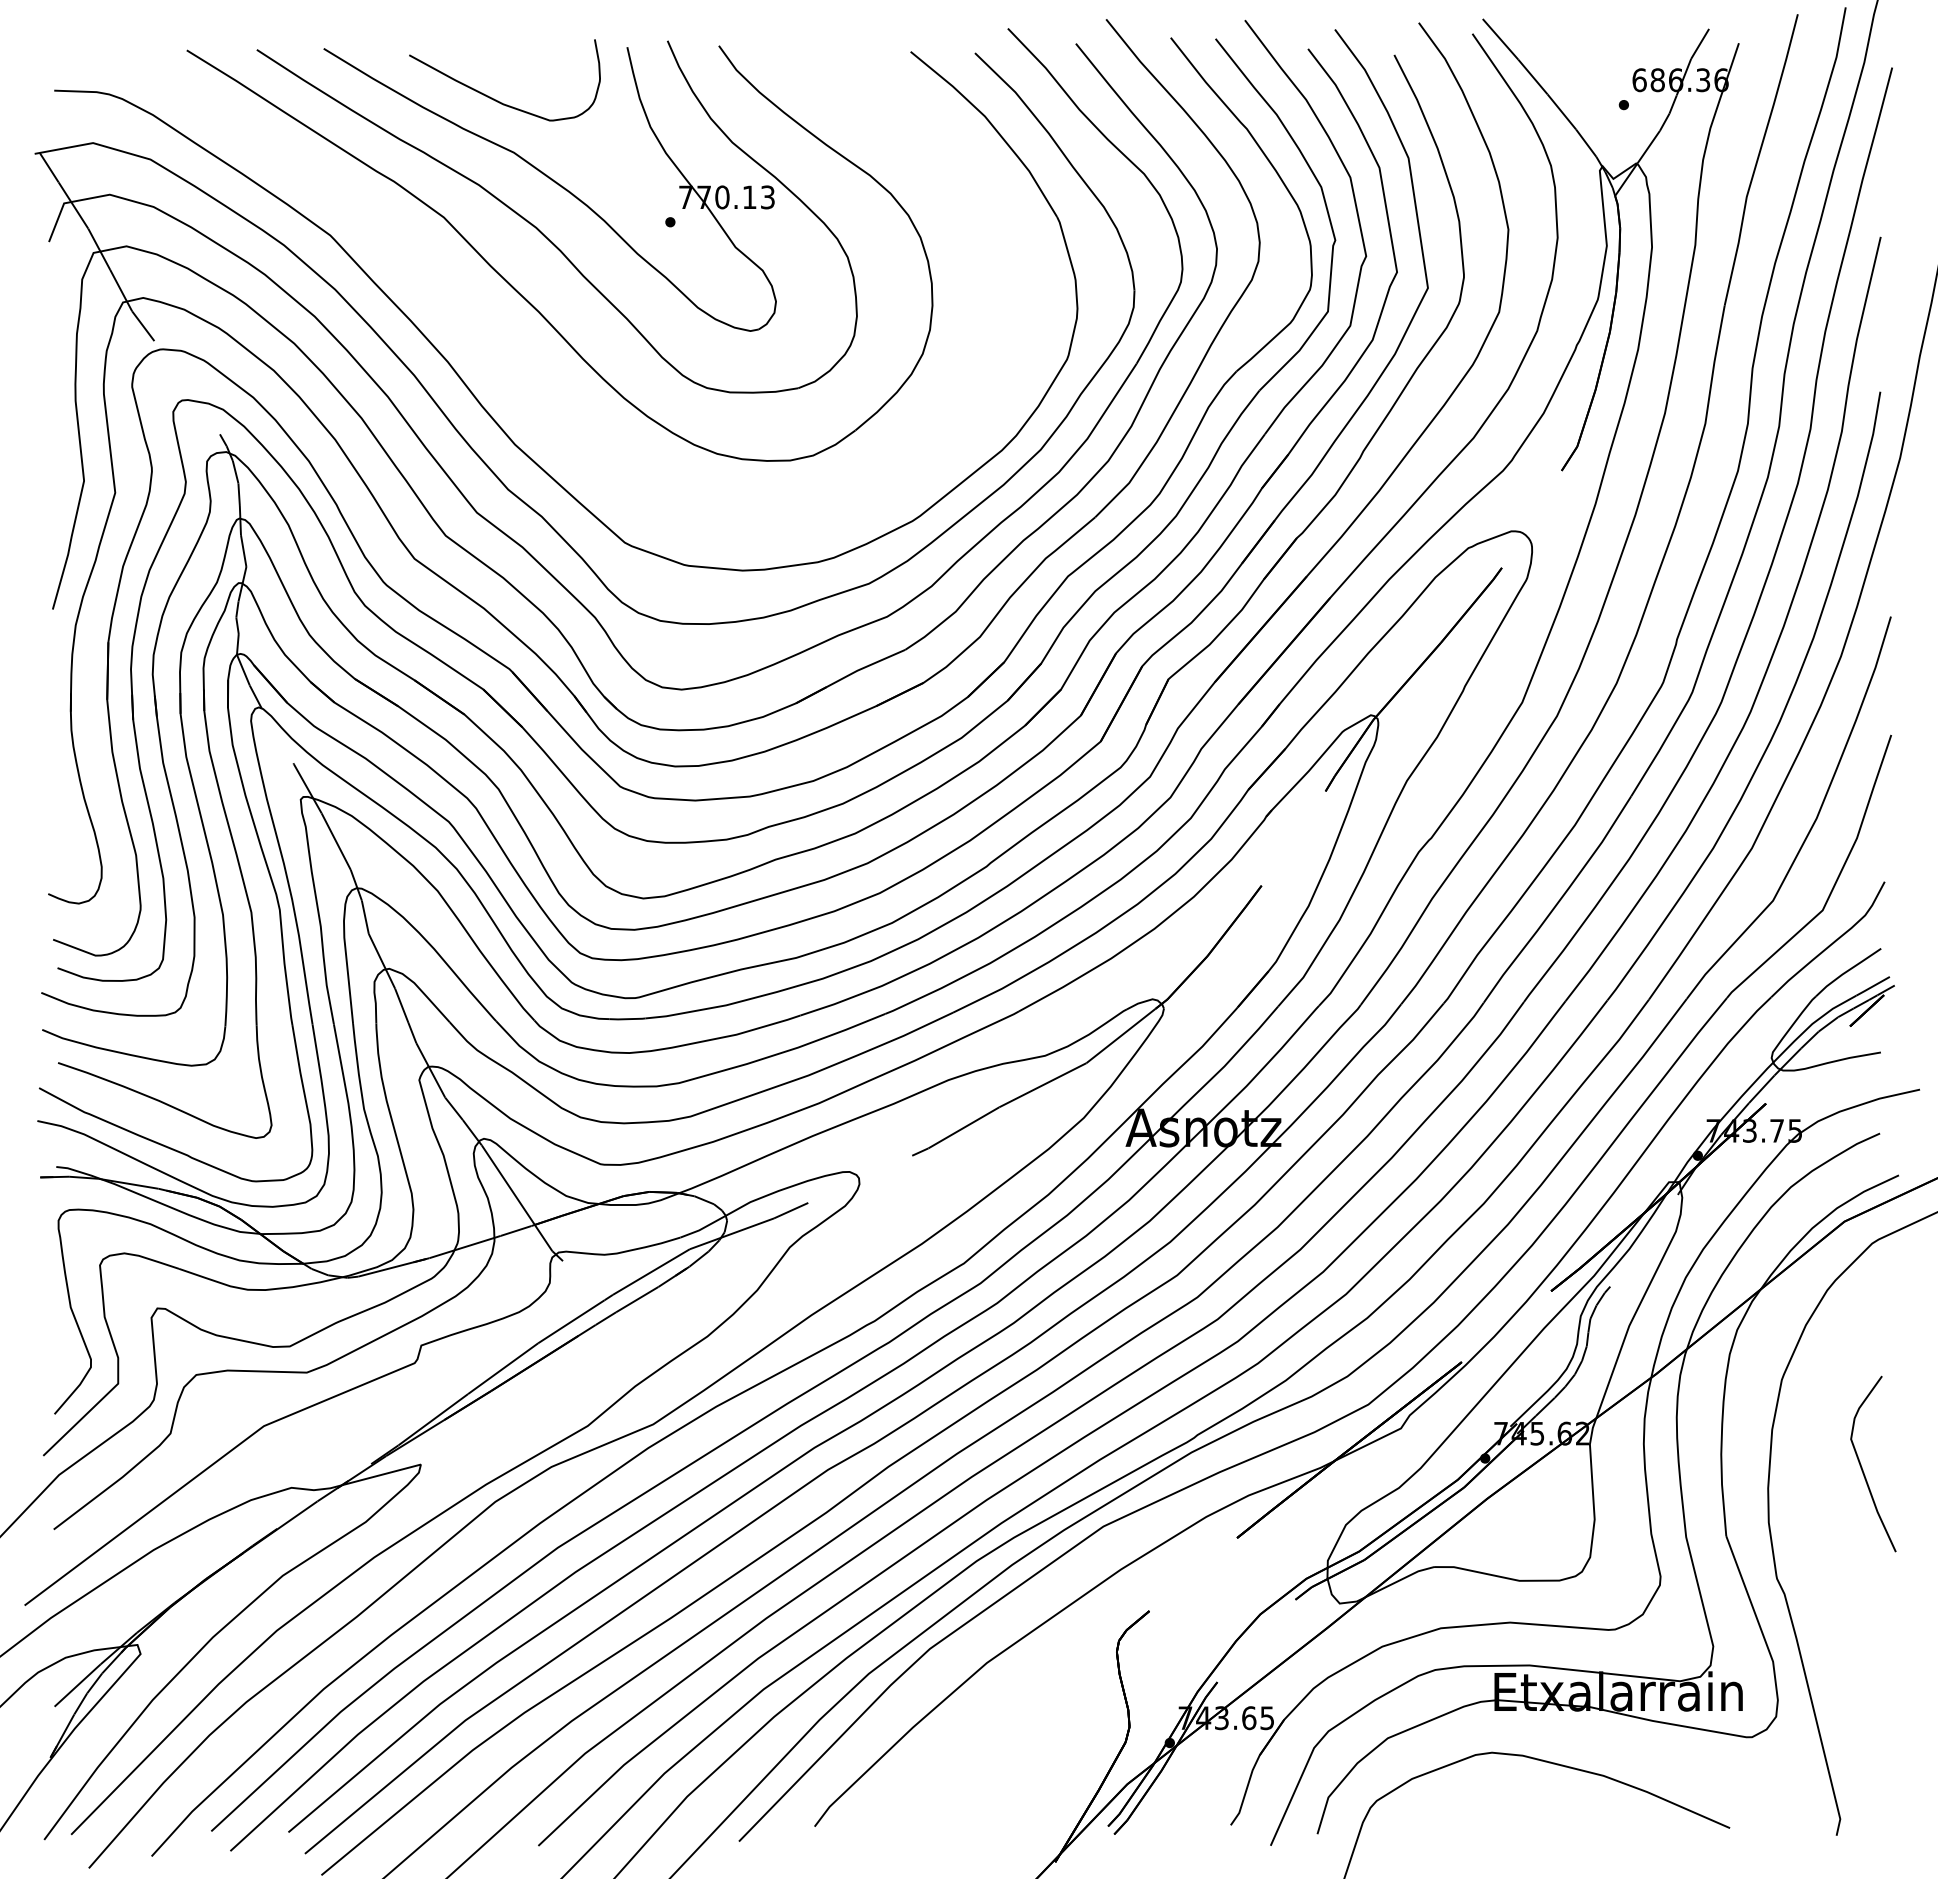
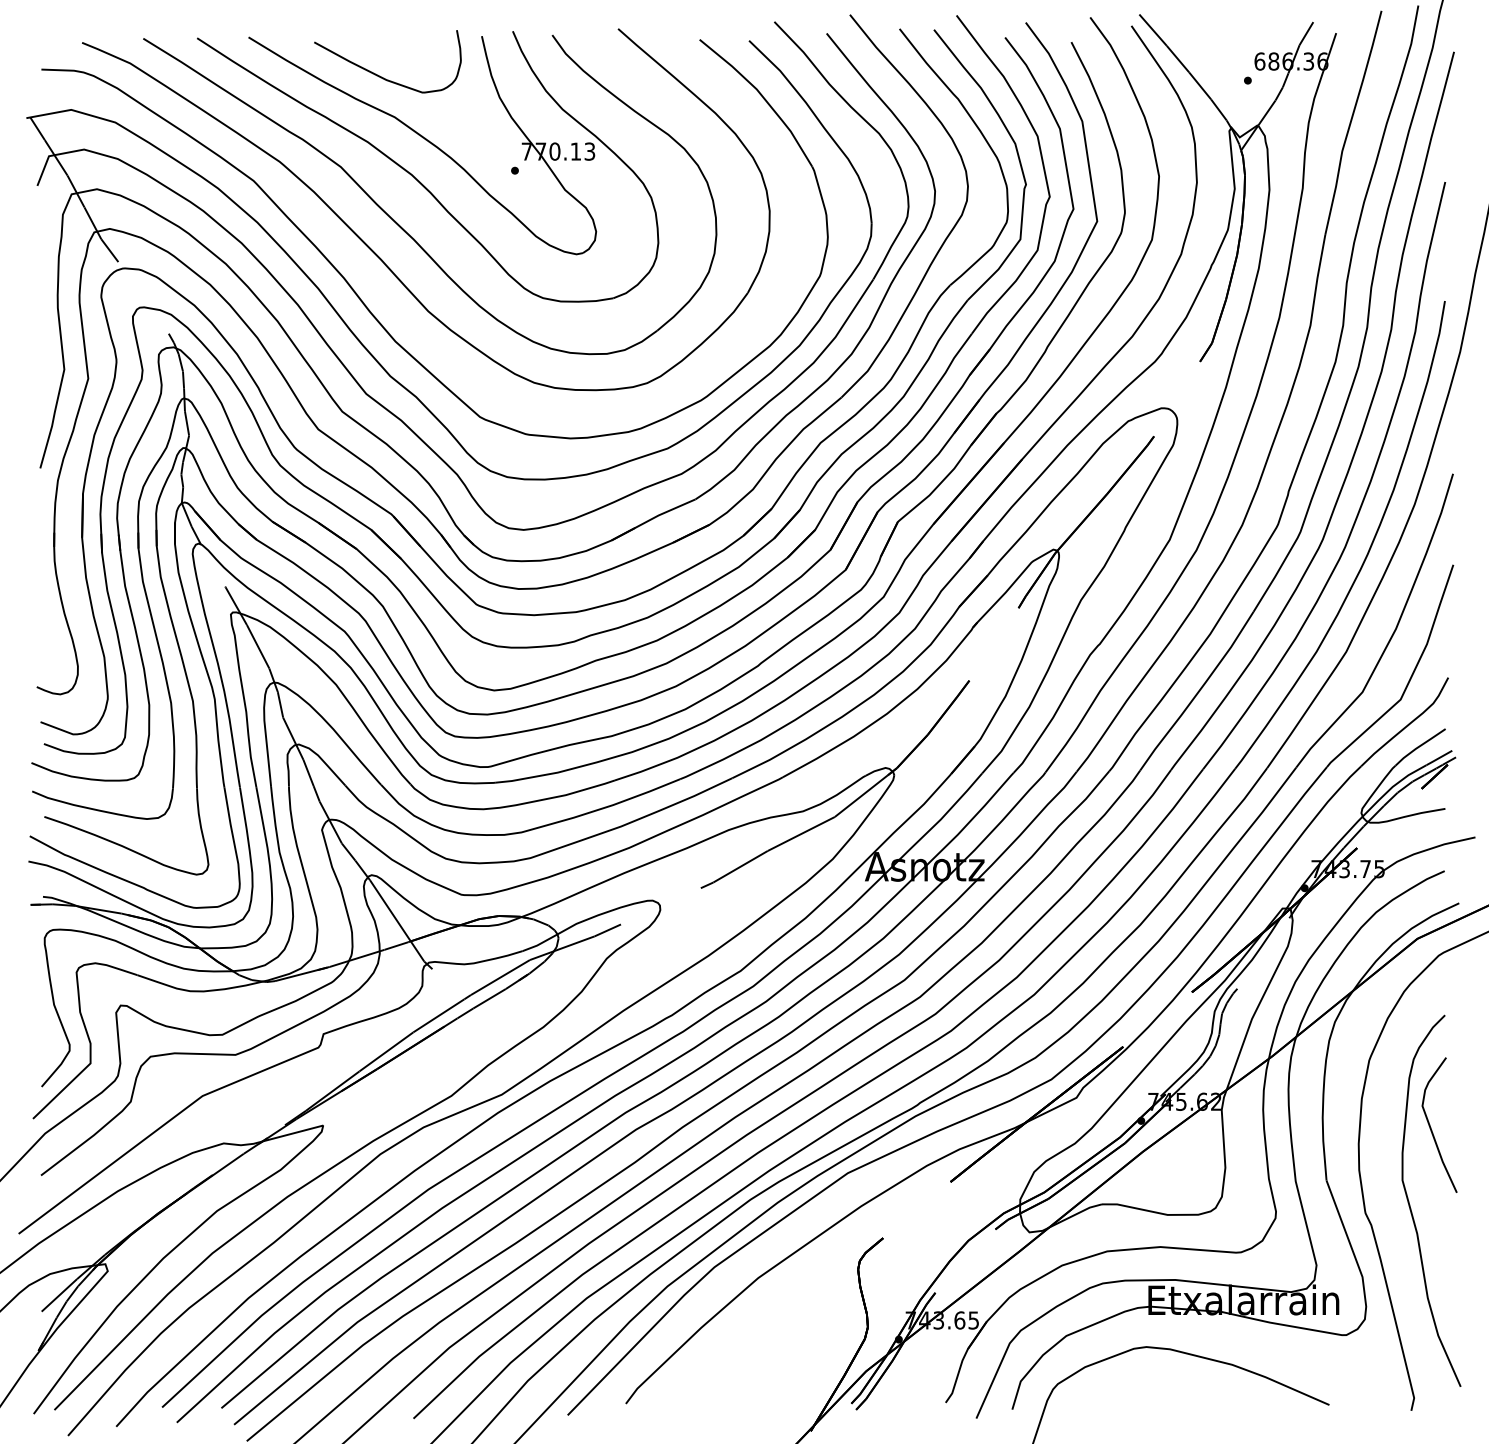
part: (493, 333) -> (379, 256), added
curve: (1835, 1568) -> (1410, 1205), added

